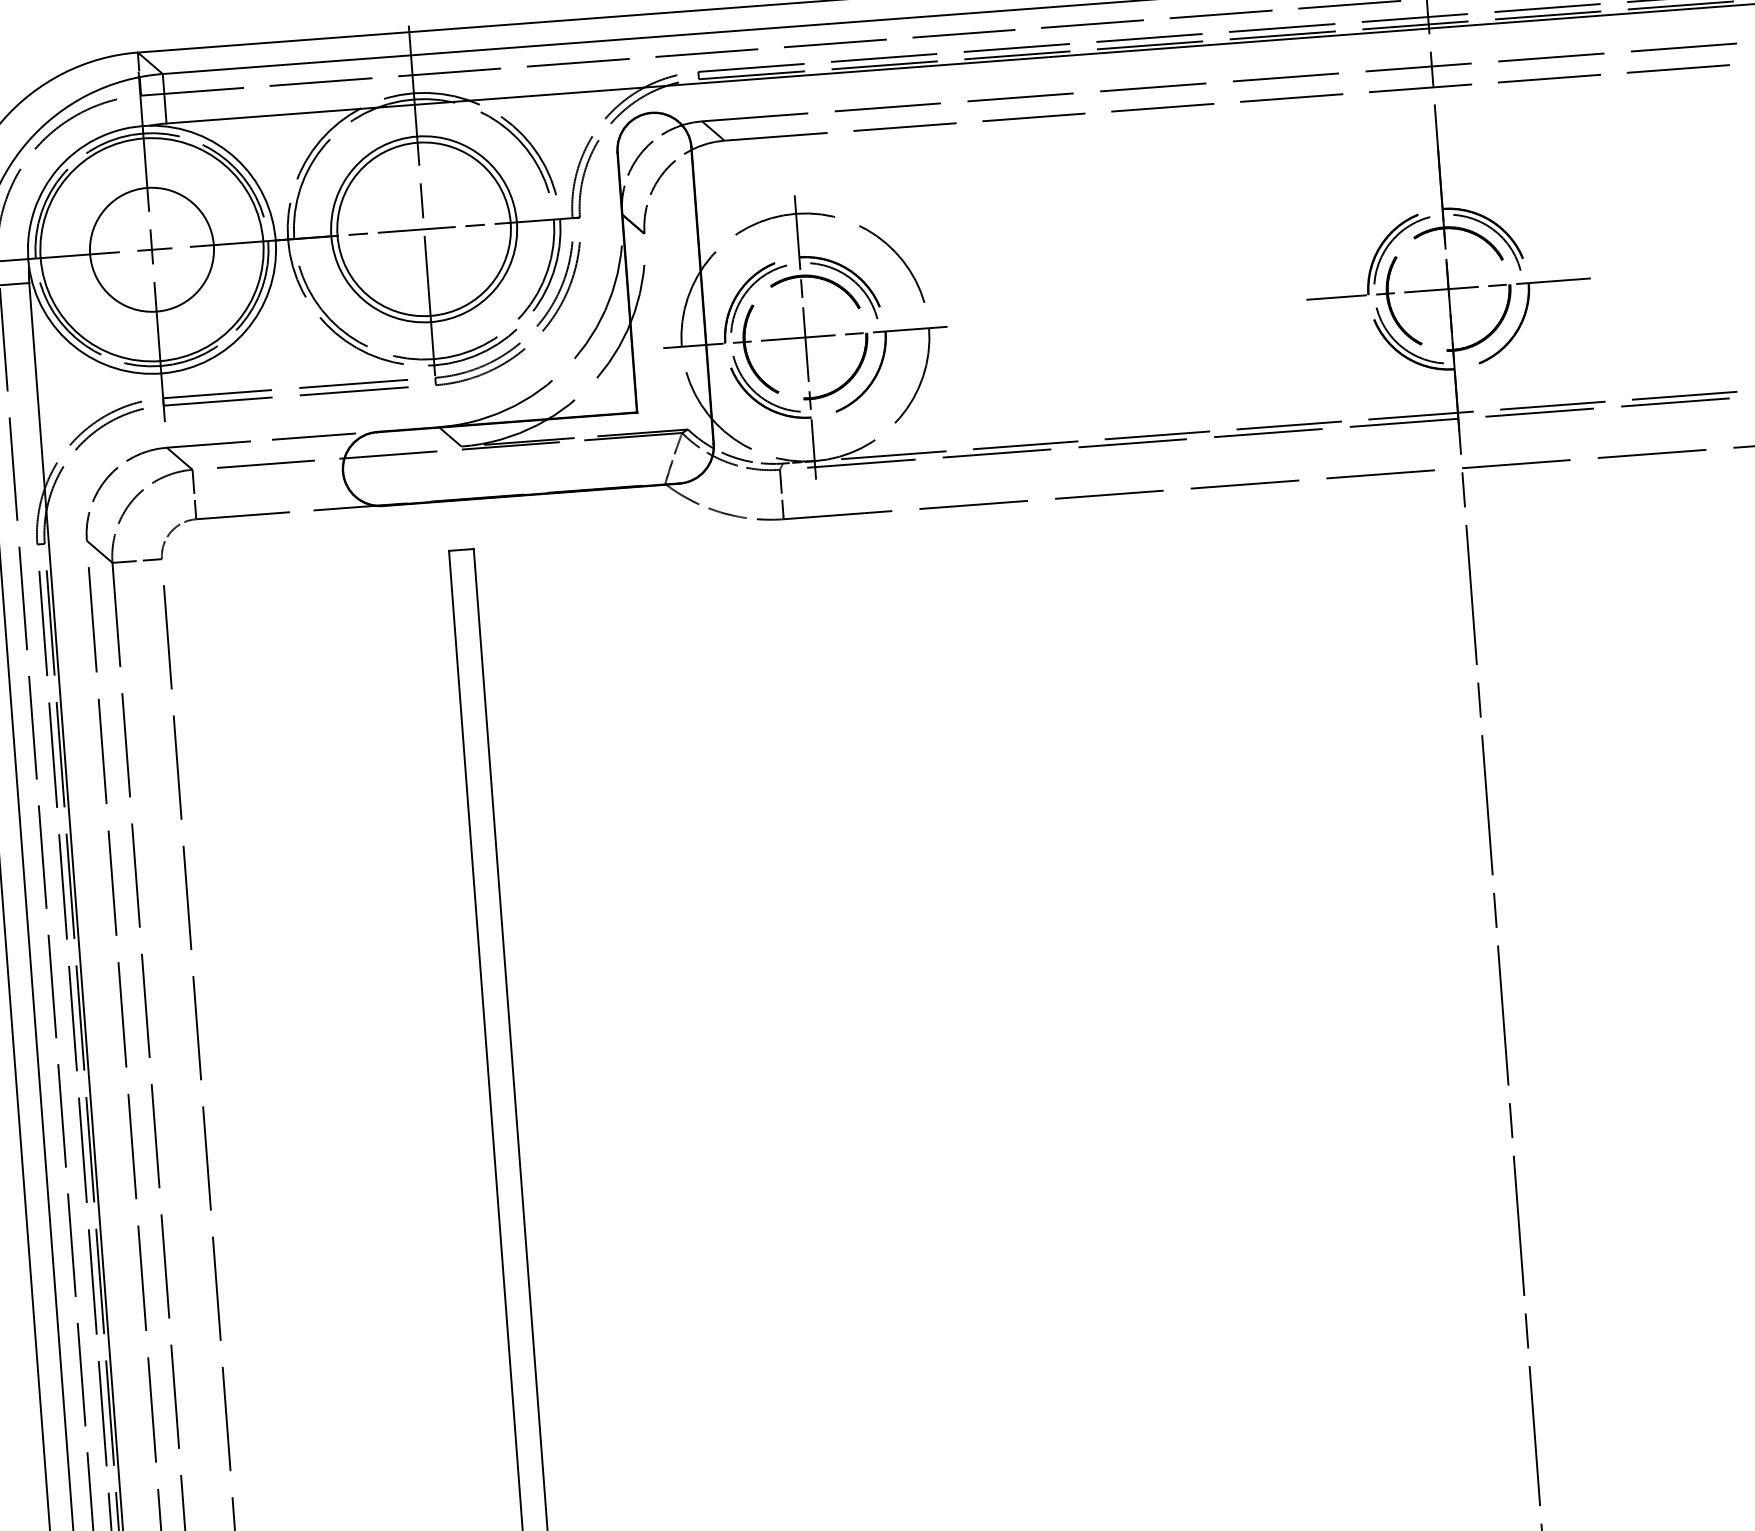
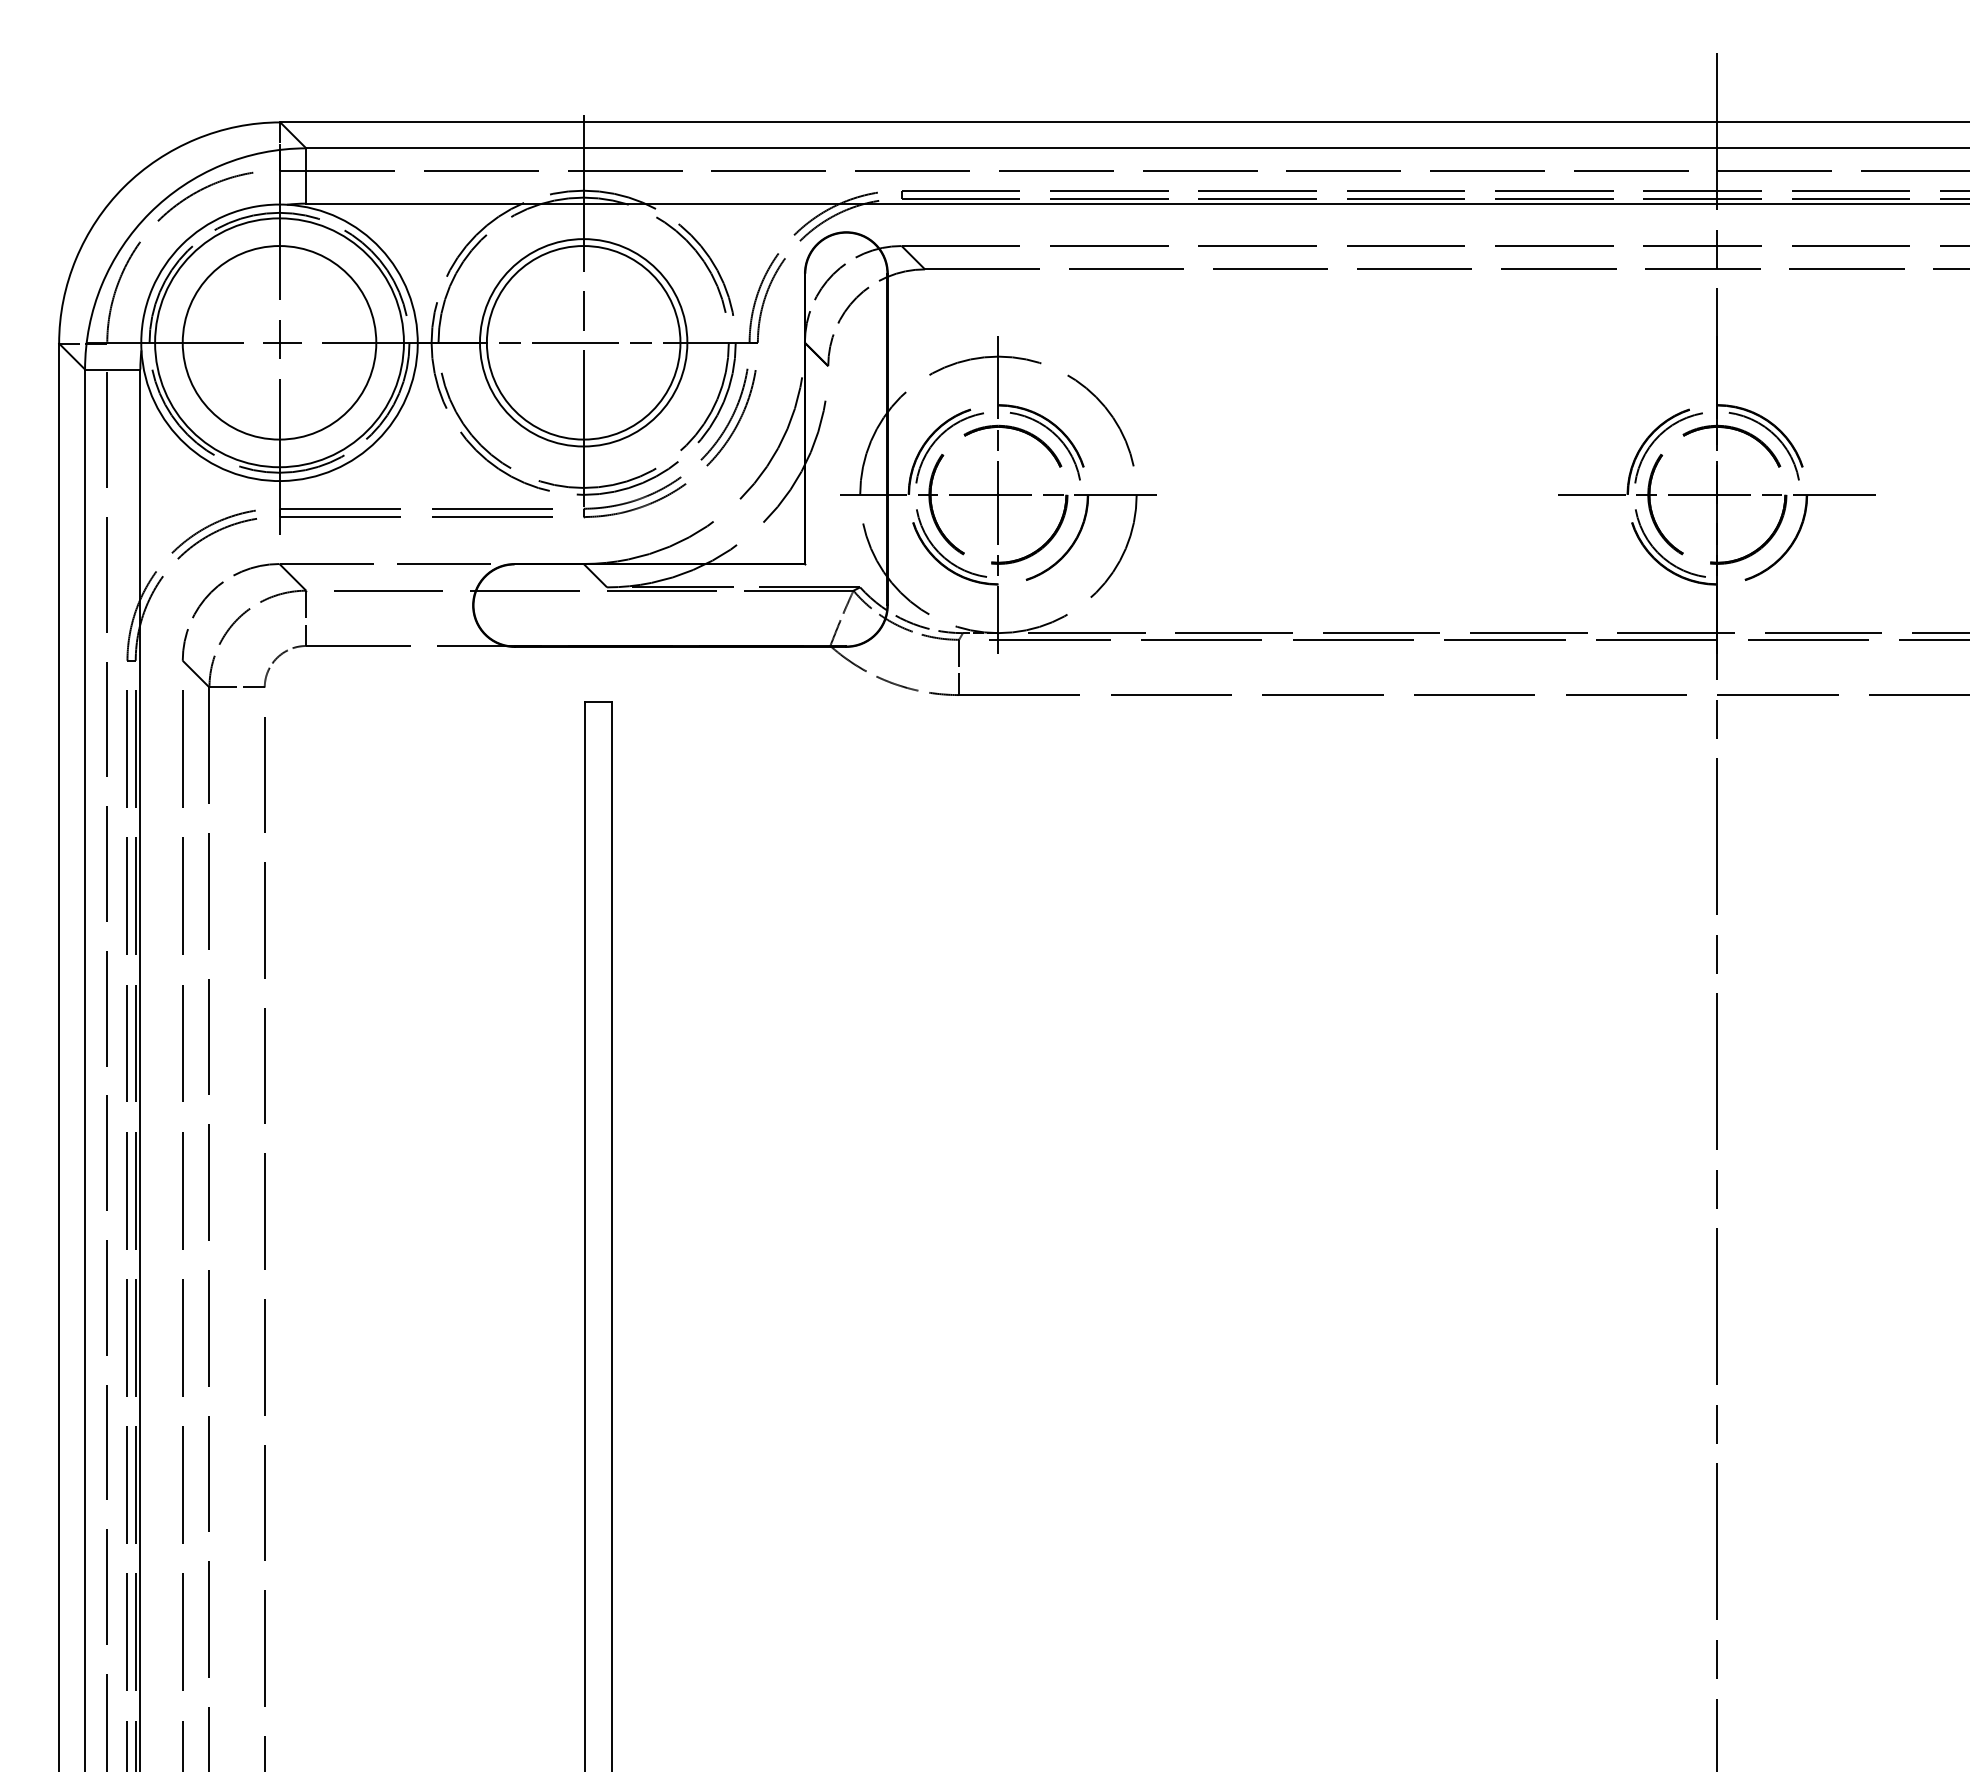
circle: (151, 249) -> (279, 342), size x1.4

